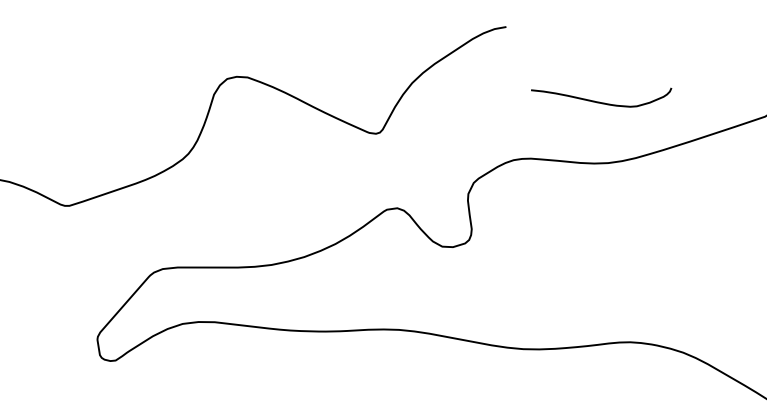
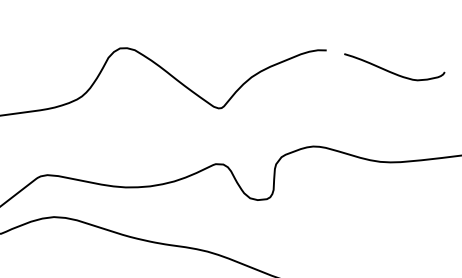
curve: (599, 101) -> (391, 71), moved

